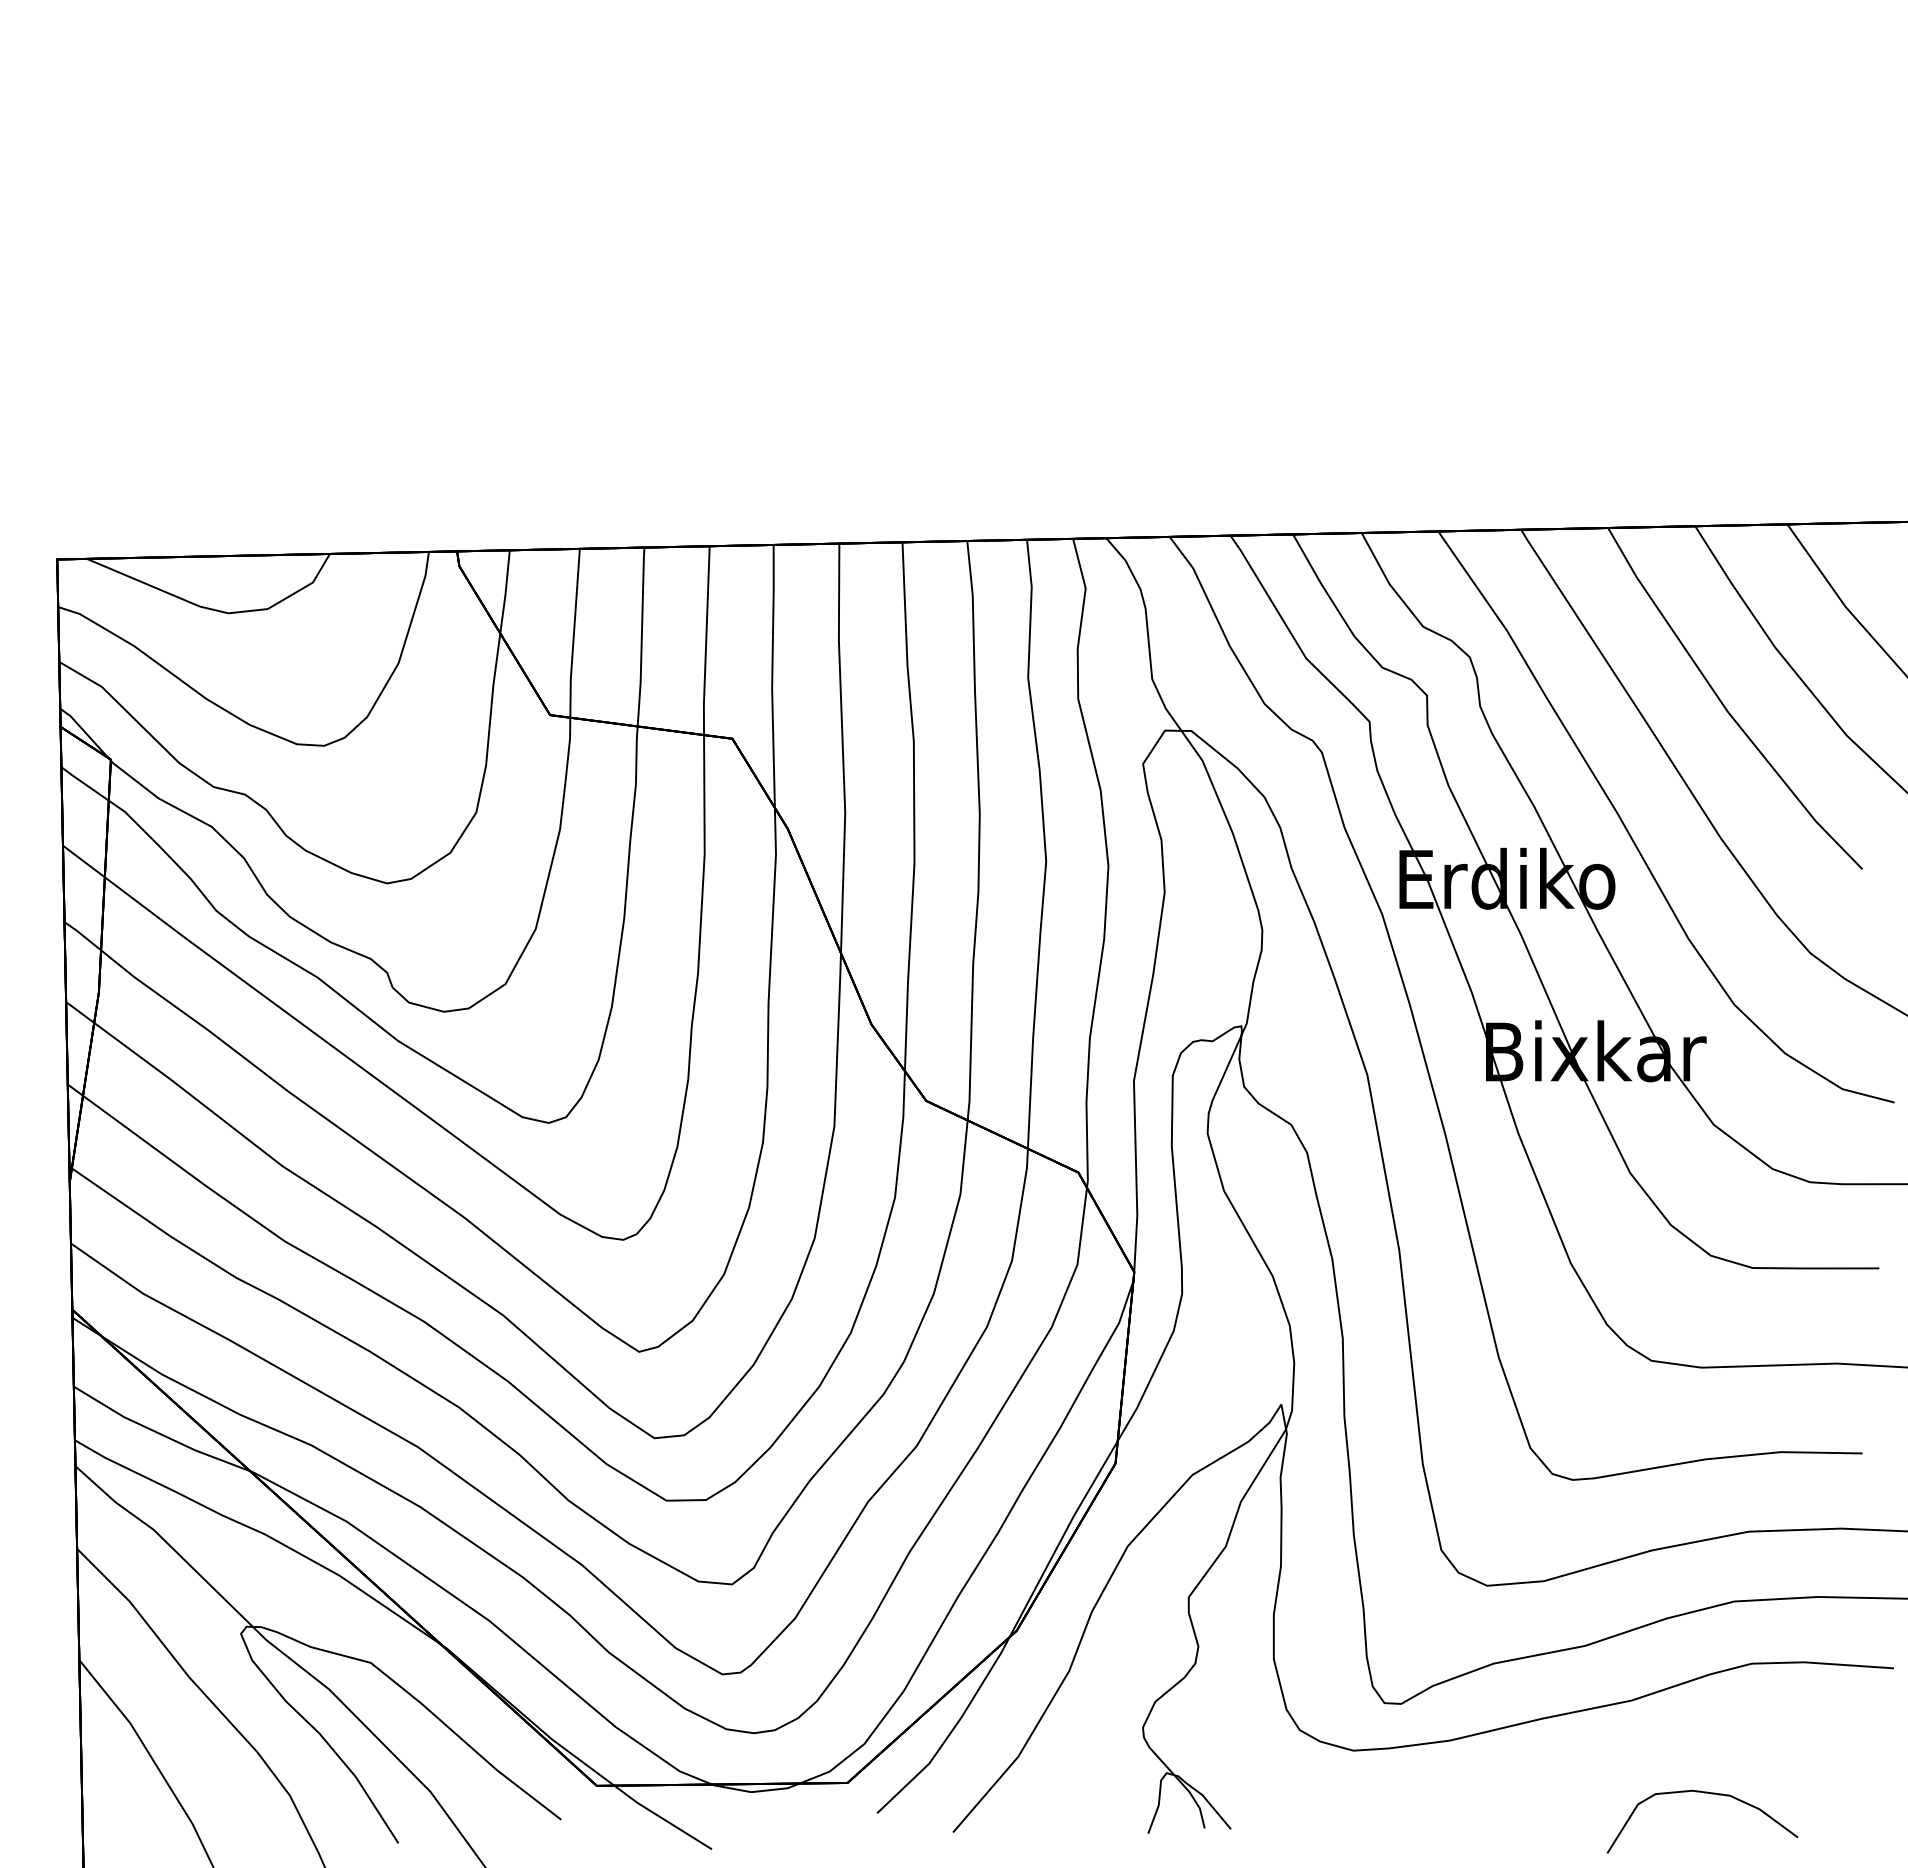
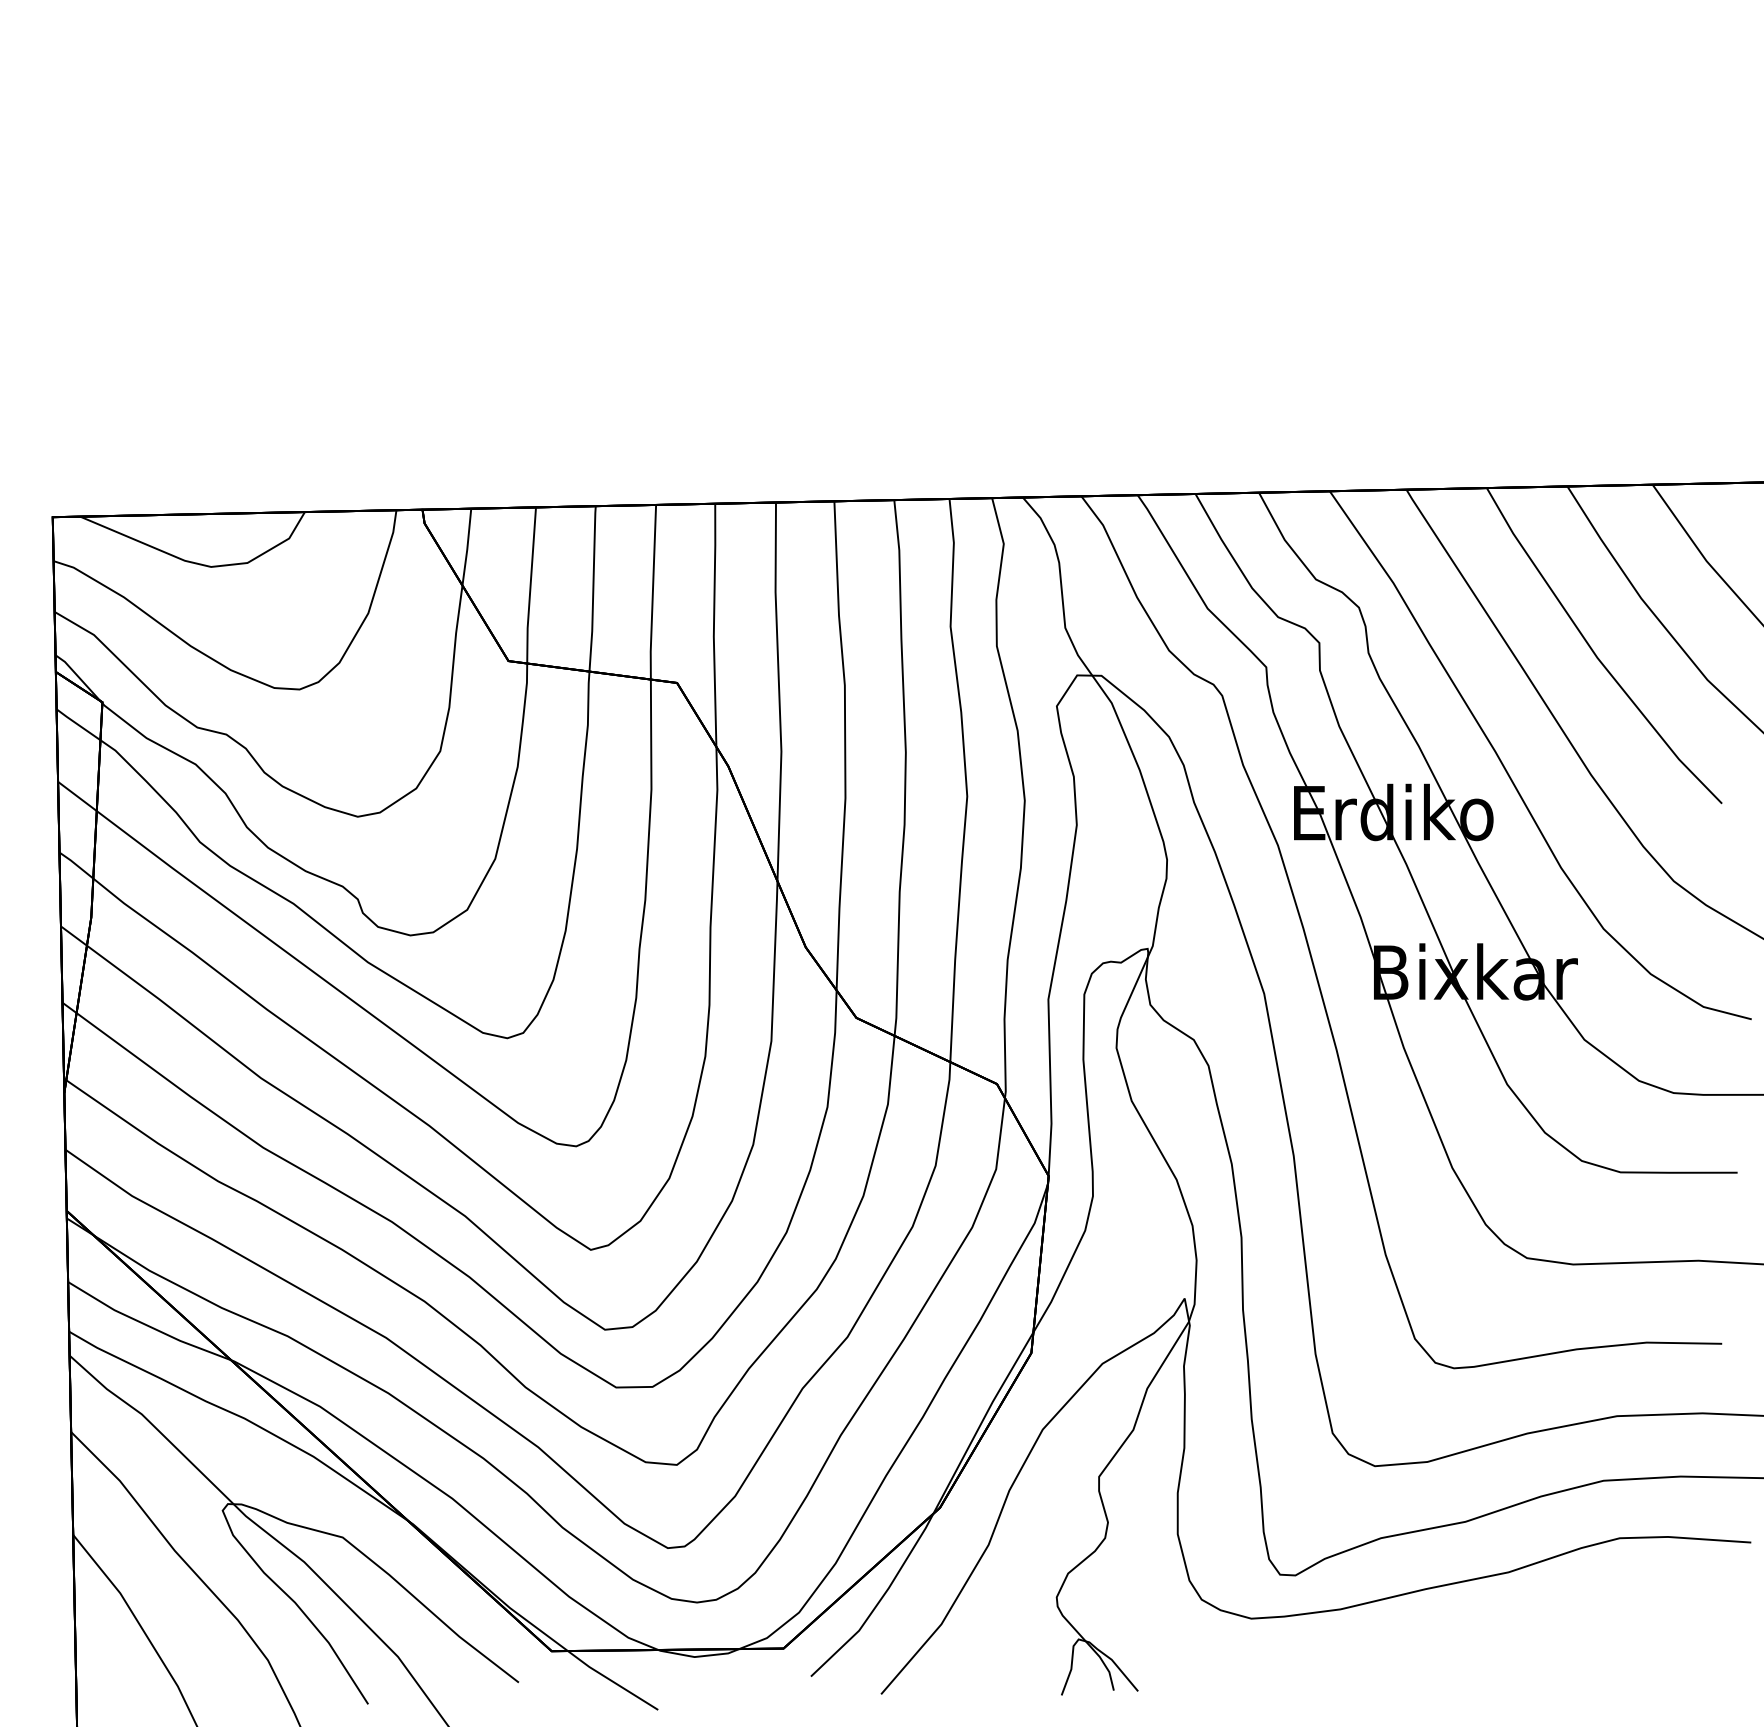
curve: (1703, 1793) -> (1575, 1658), removed

